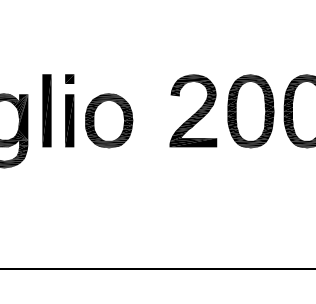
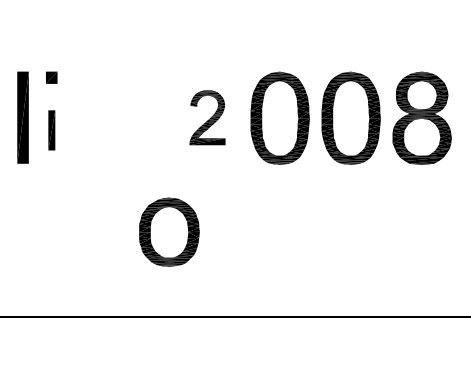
part: (193, 110) -> (207, 117), size x0.6
part: (69, 120) -> (51, 130), size x0.6
part: (109, 120) -> (169, 231), moved

